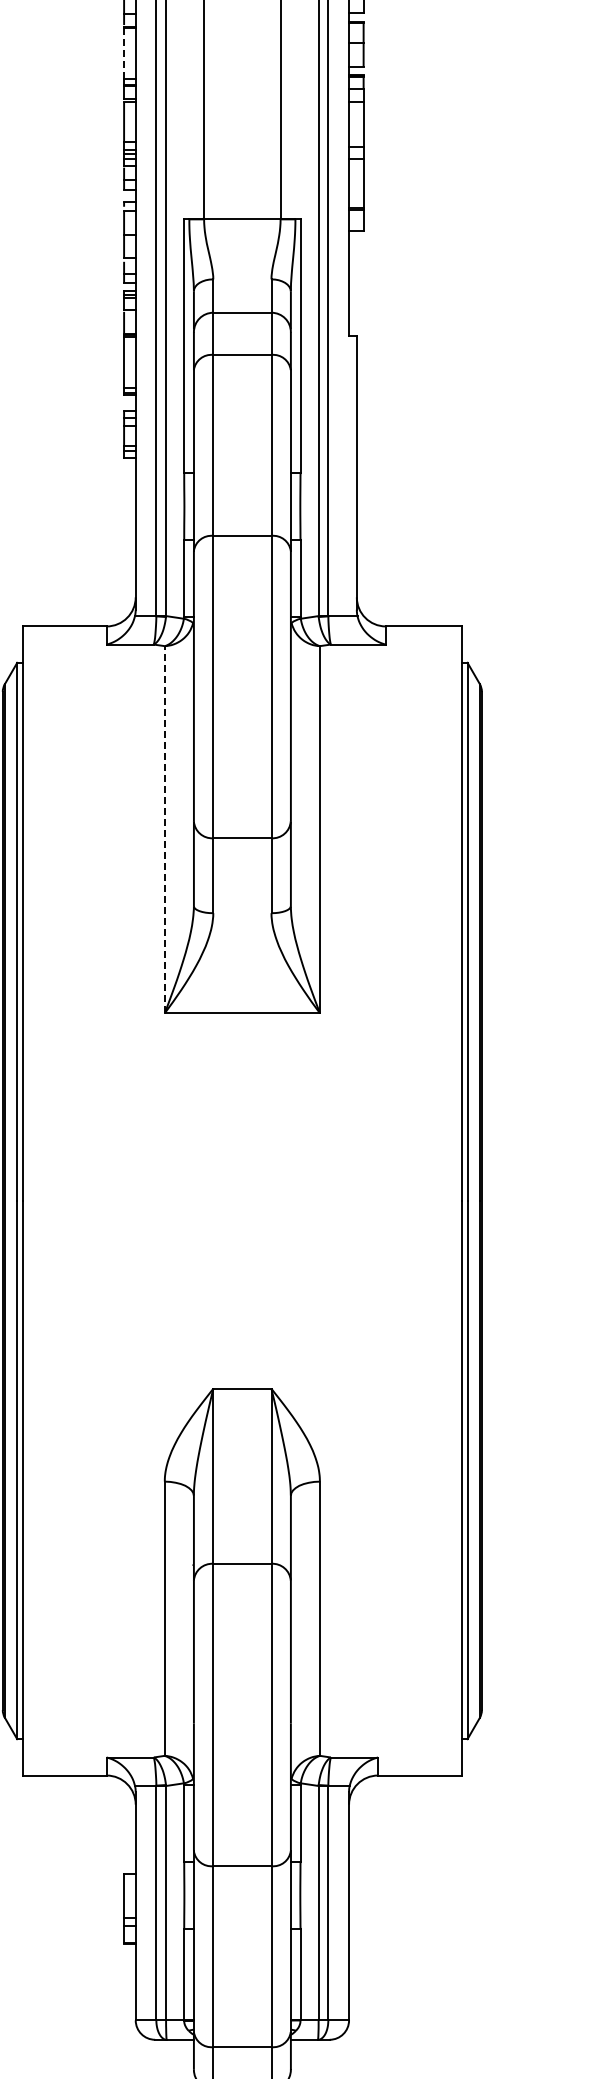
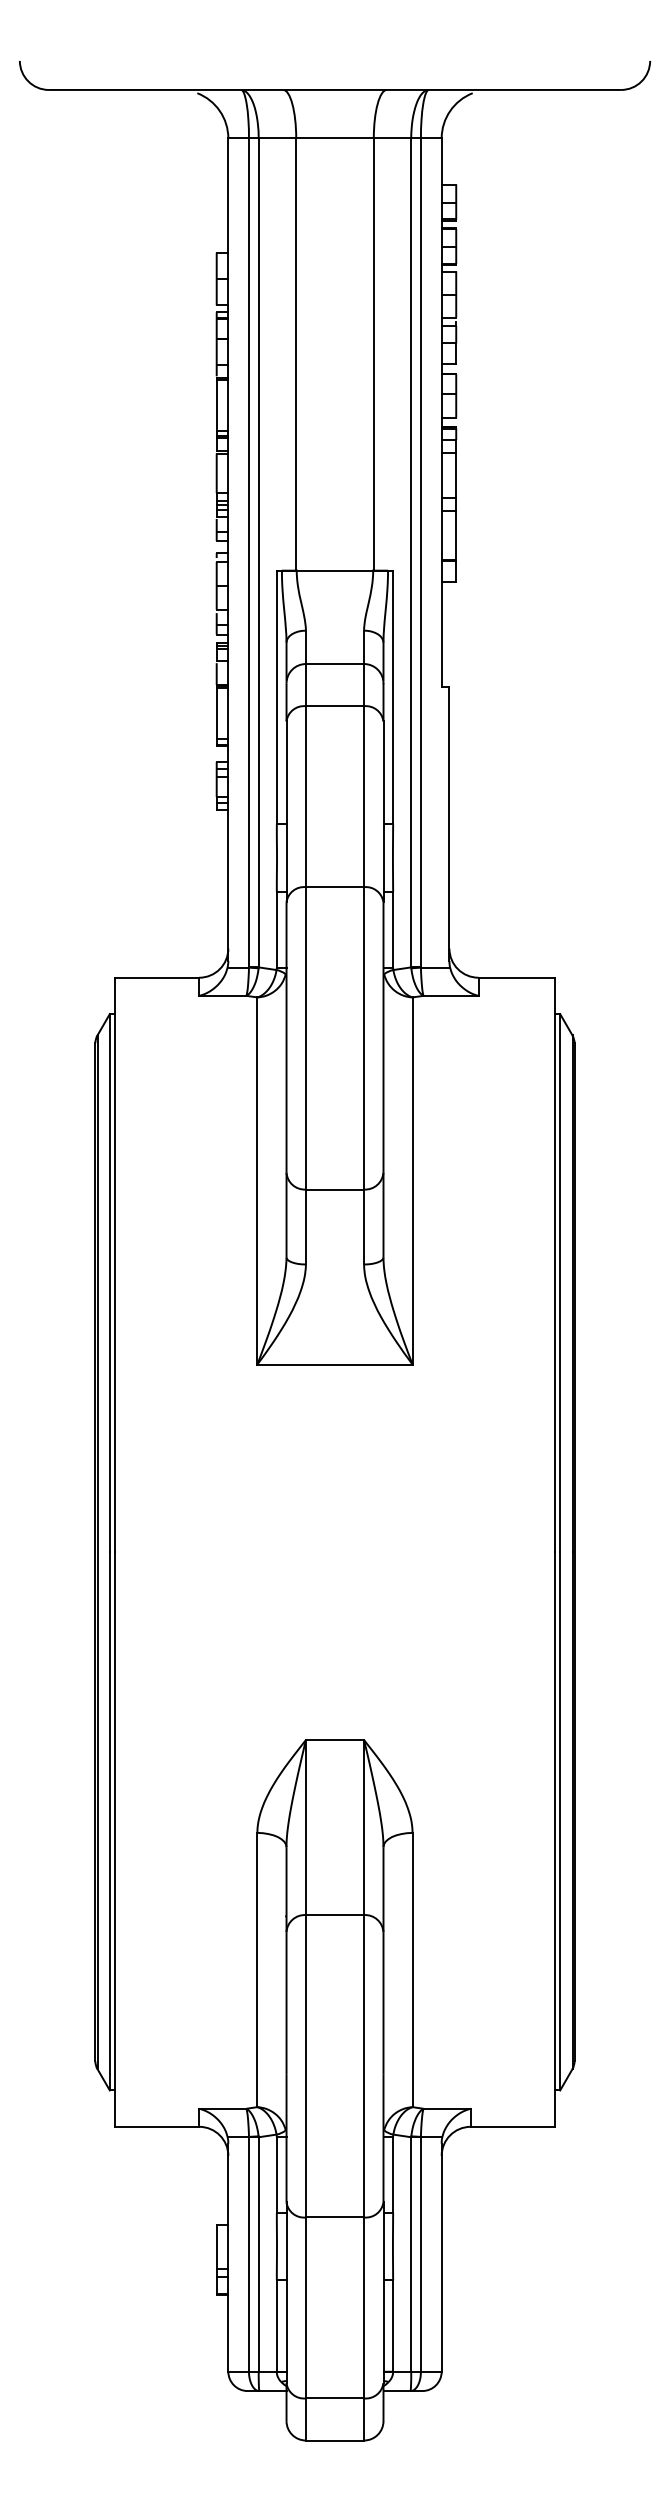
line: (123, 54) -> (216, 405), dashed -> solid
line: (164, 829) -> (257, 1180), dashed -> solid

